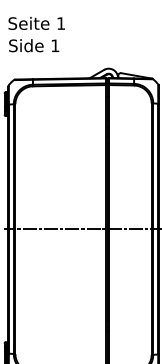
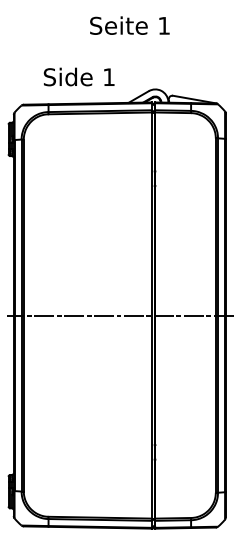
text: (36, 23) -> (129, 25), moved
text: (33, 45) -> (78, 76), moved

